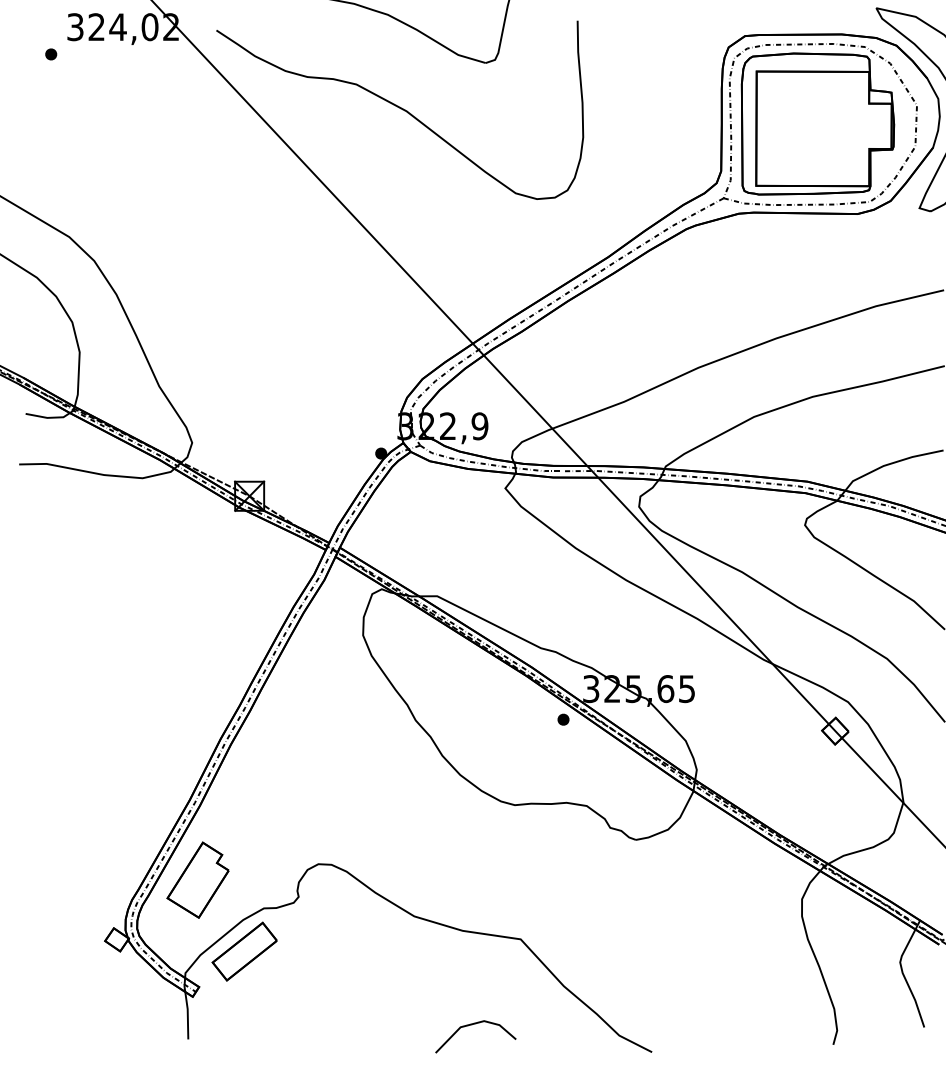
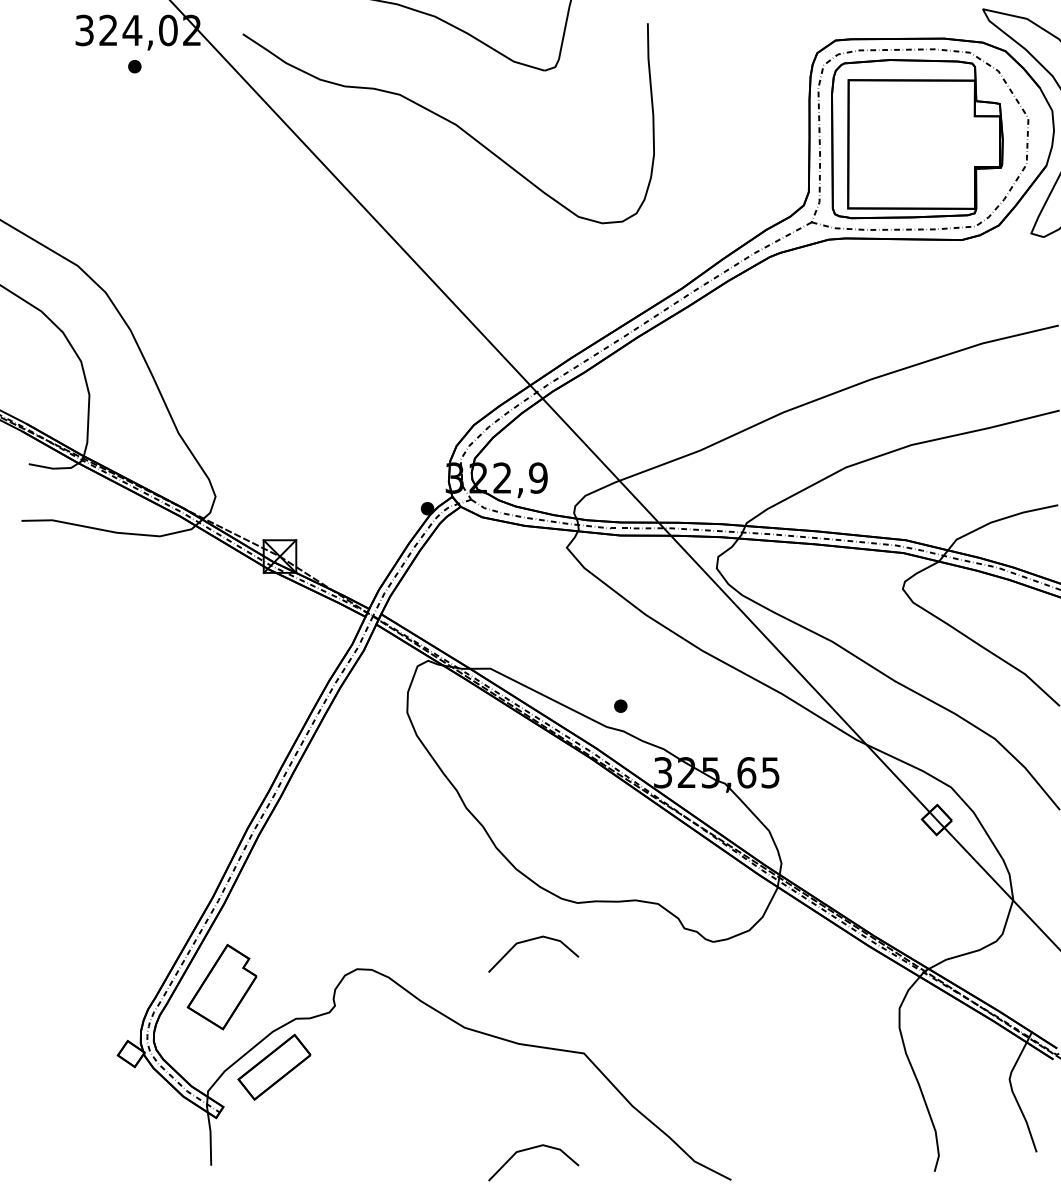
part: (51, 54) -> (135, 66), moved
part: (563, 719) -> (620, 705), moved
line: (472, 839) -> (529, 941), added

